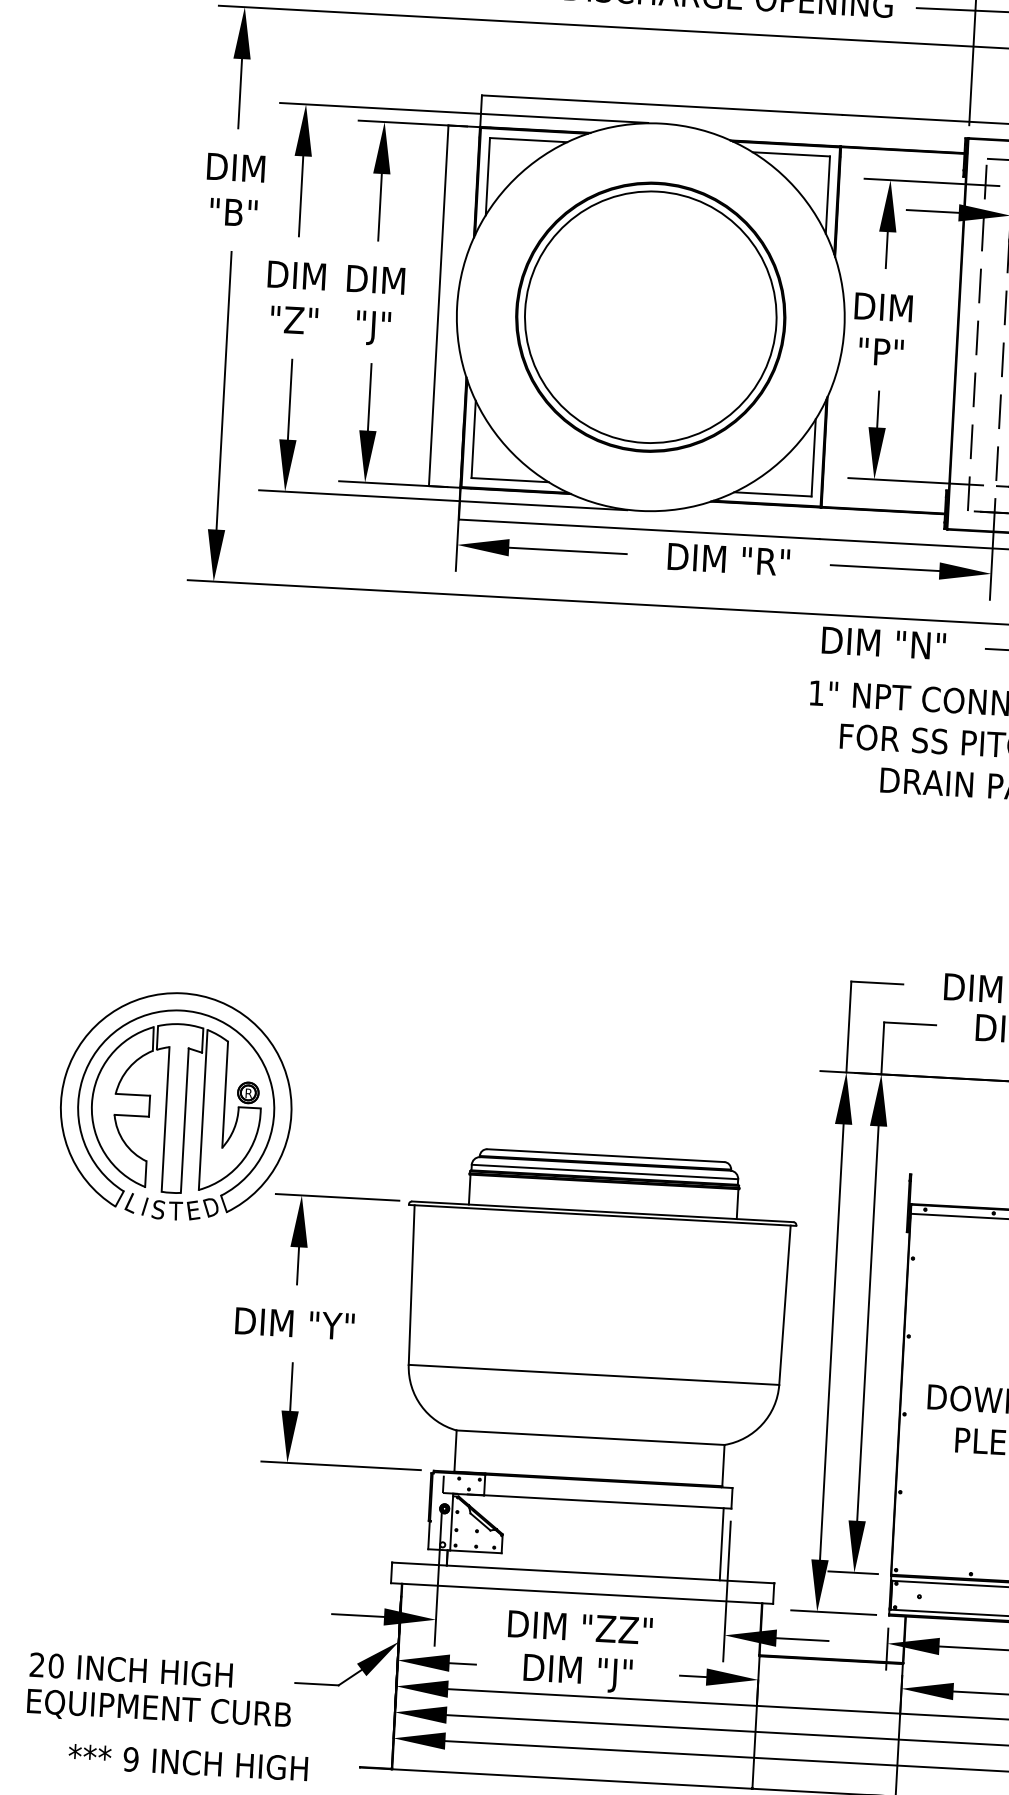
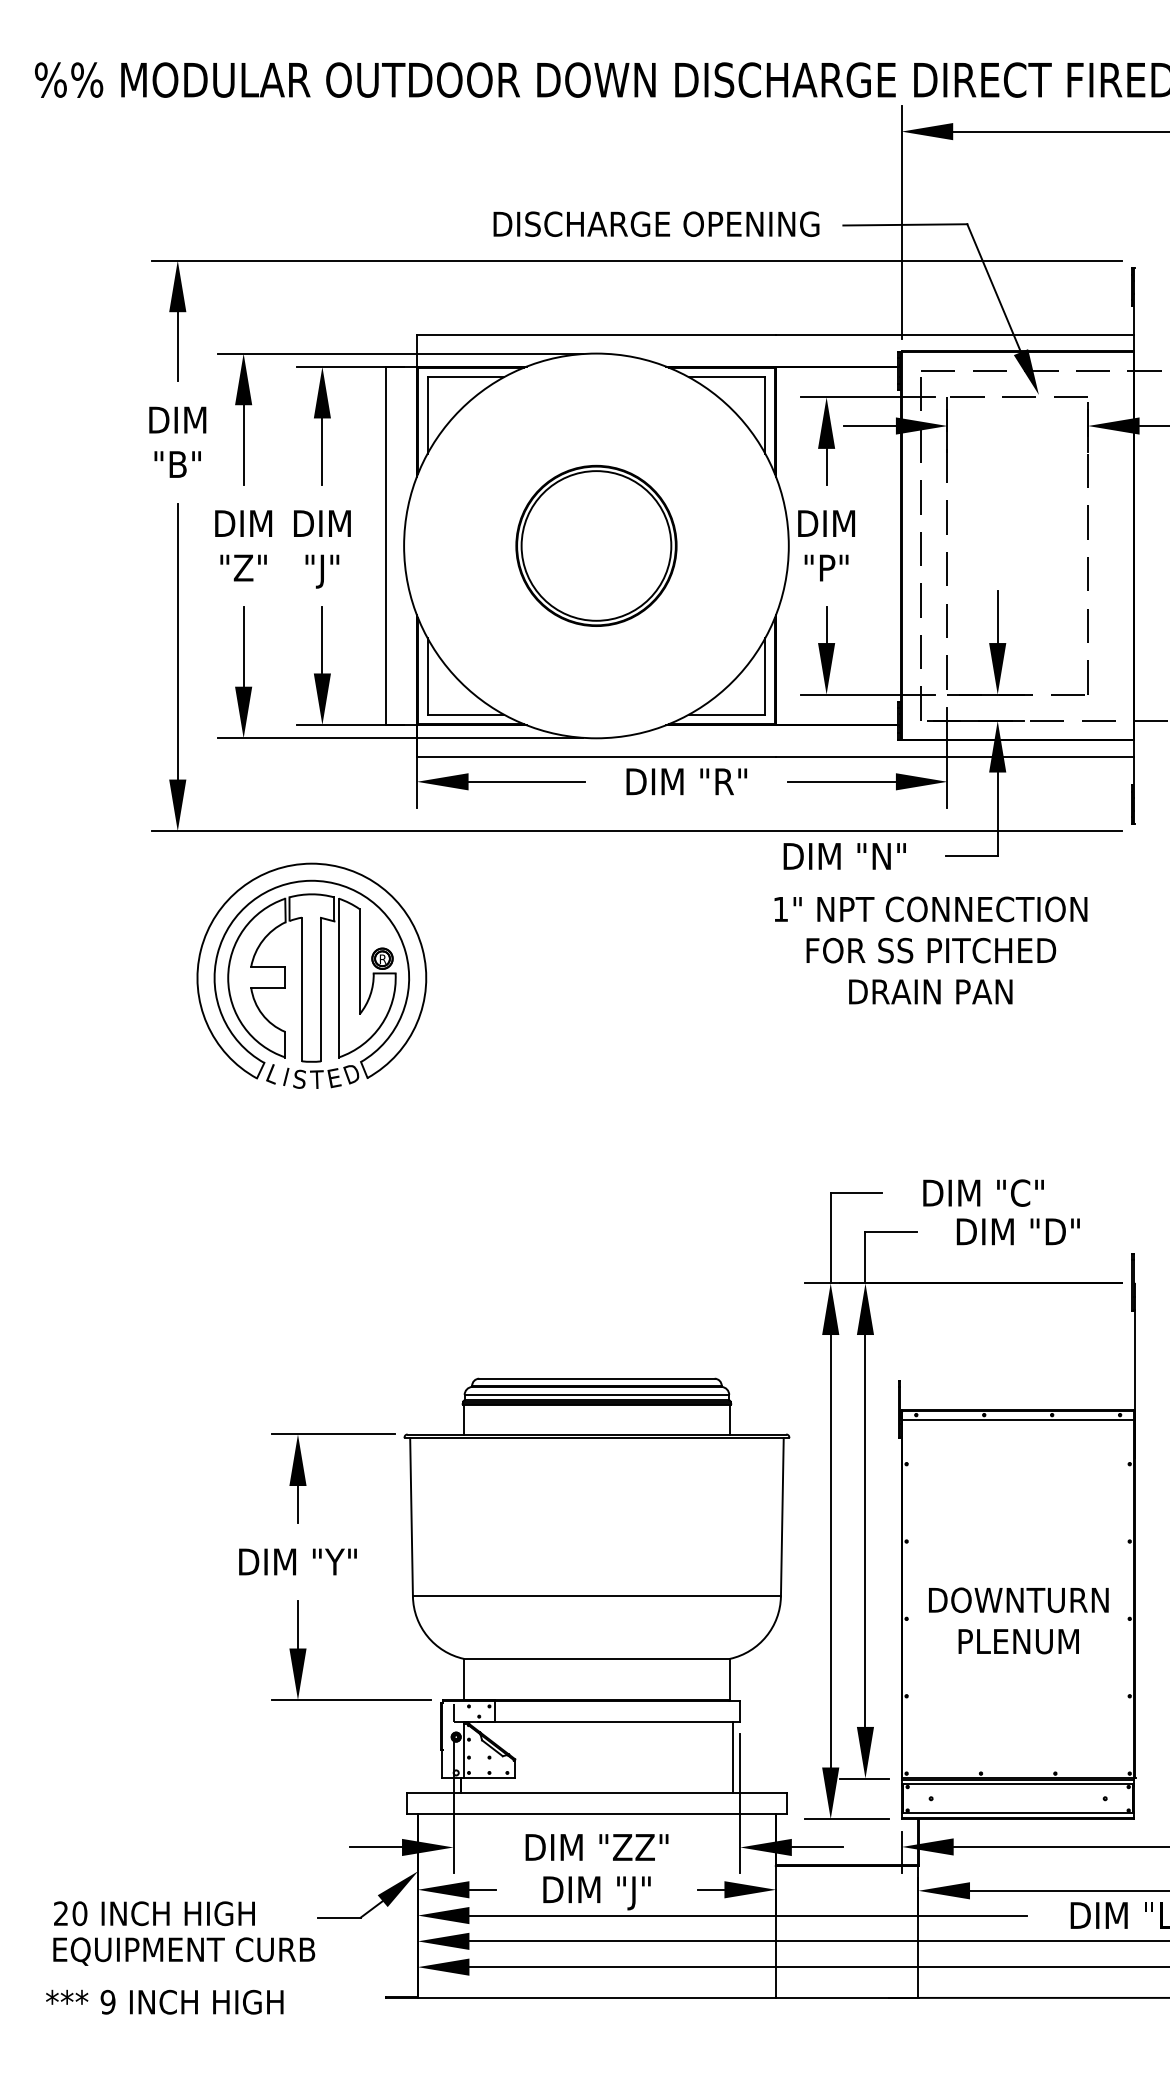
part: (650, 316) -> (596, 545), size x0.6
part: (175, 1105) -> (311, 975), moved
text: (187, 1761) -> (164, 2001), moved

